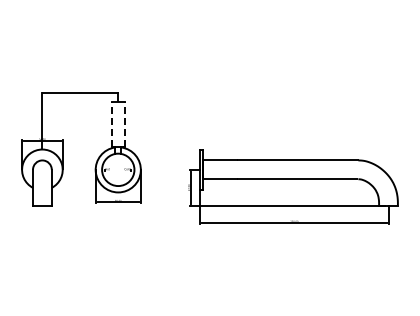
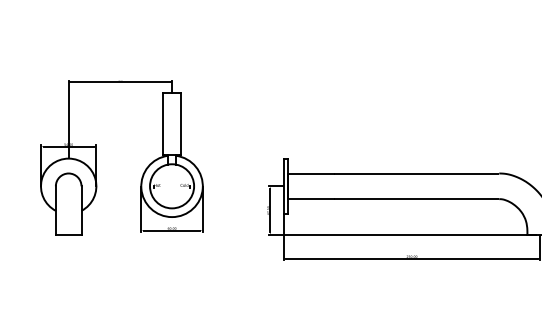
line: (111, 124) -> (162, 124), dashed -> solid
line: (125, 124) -> (181, 124), dashed -> solid

